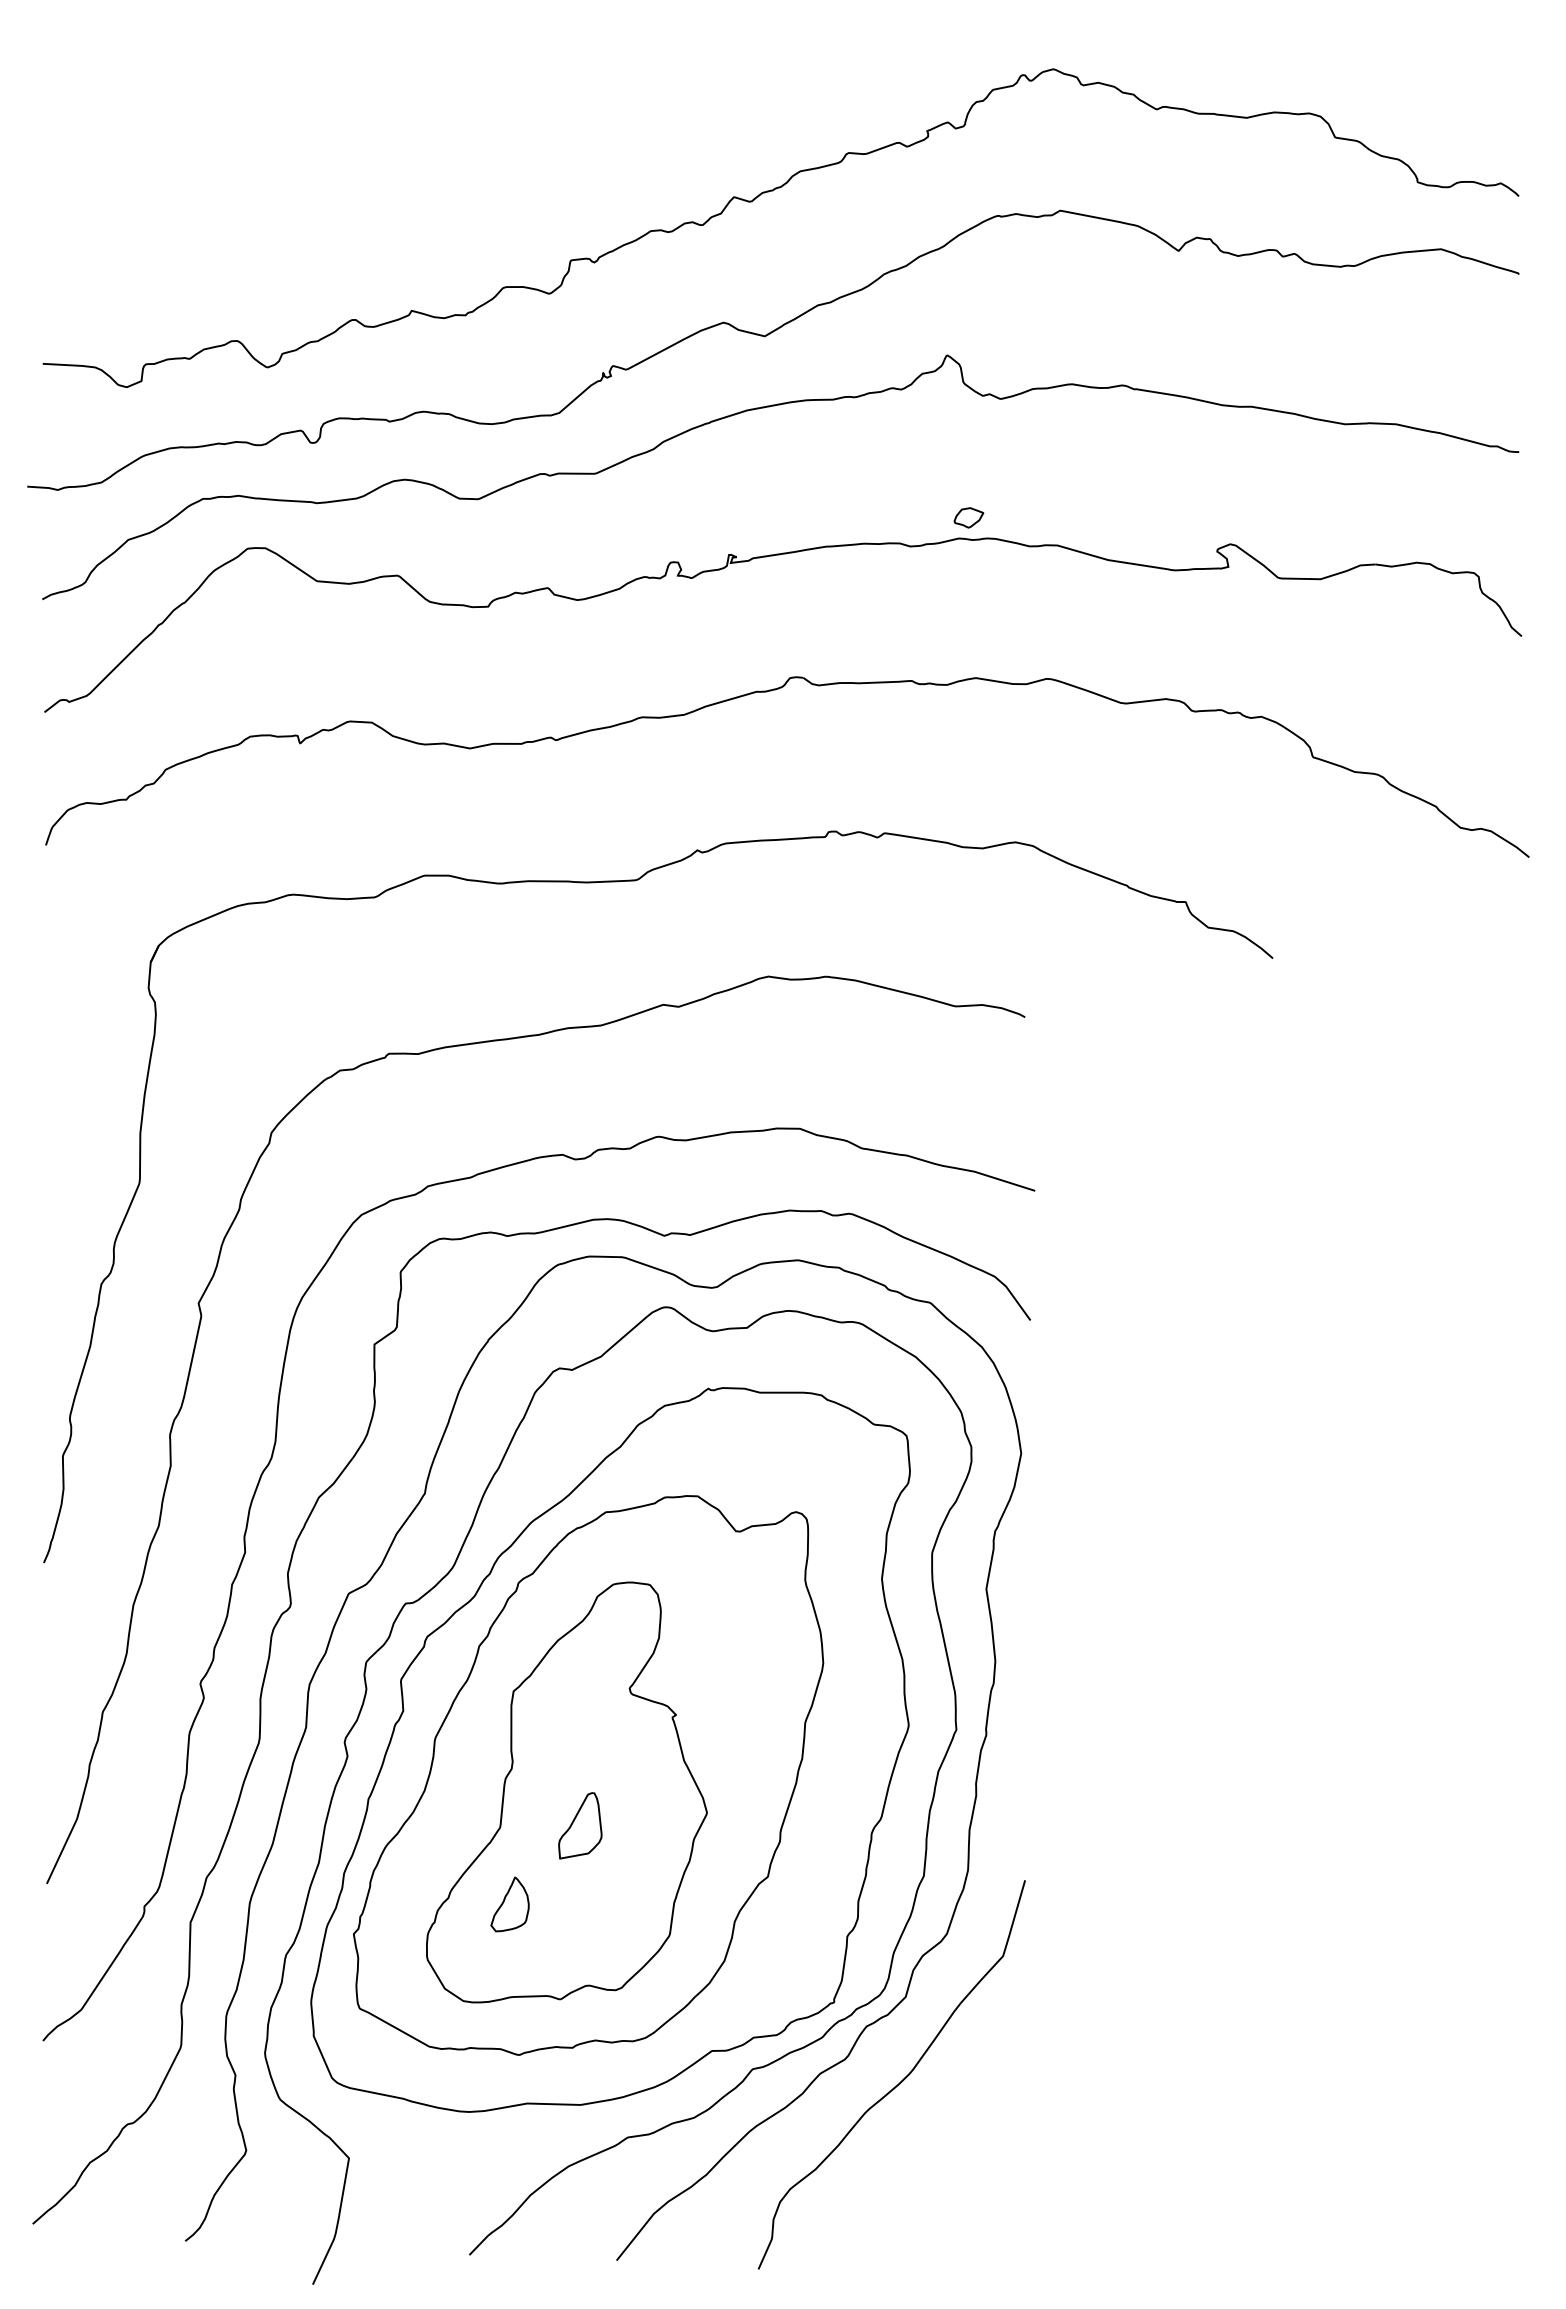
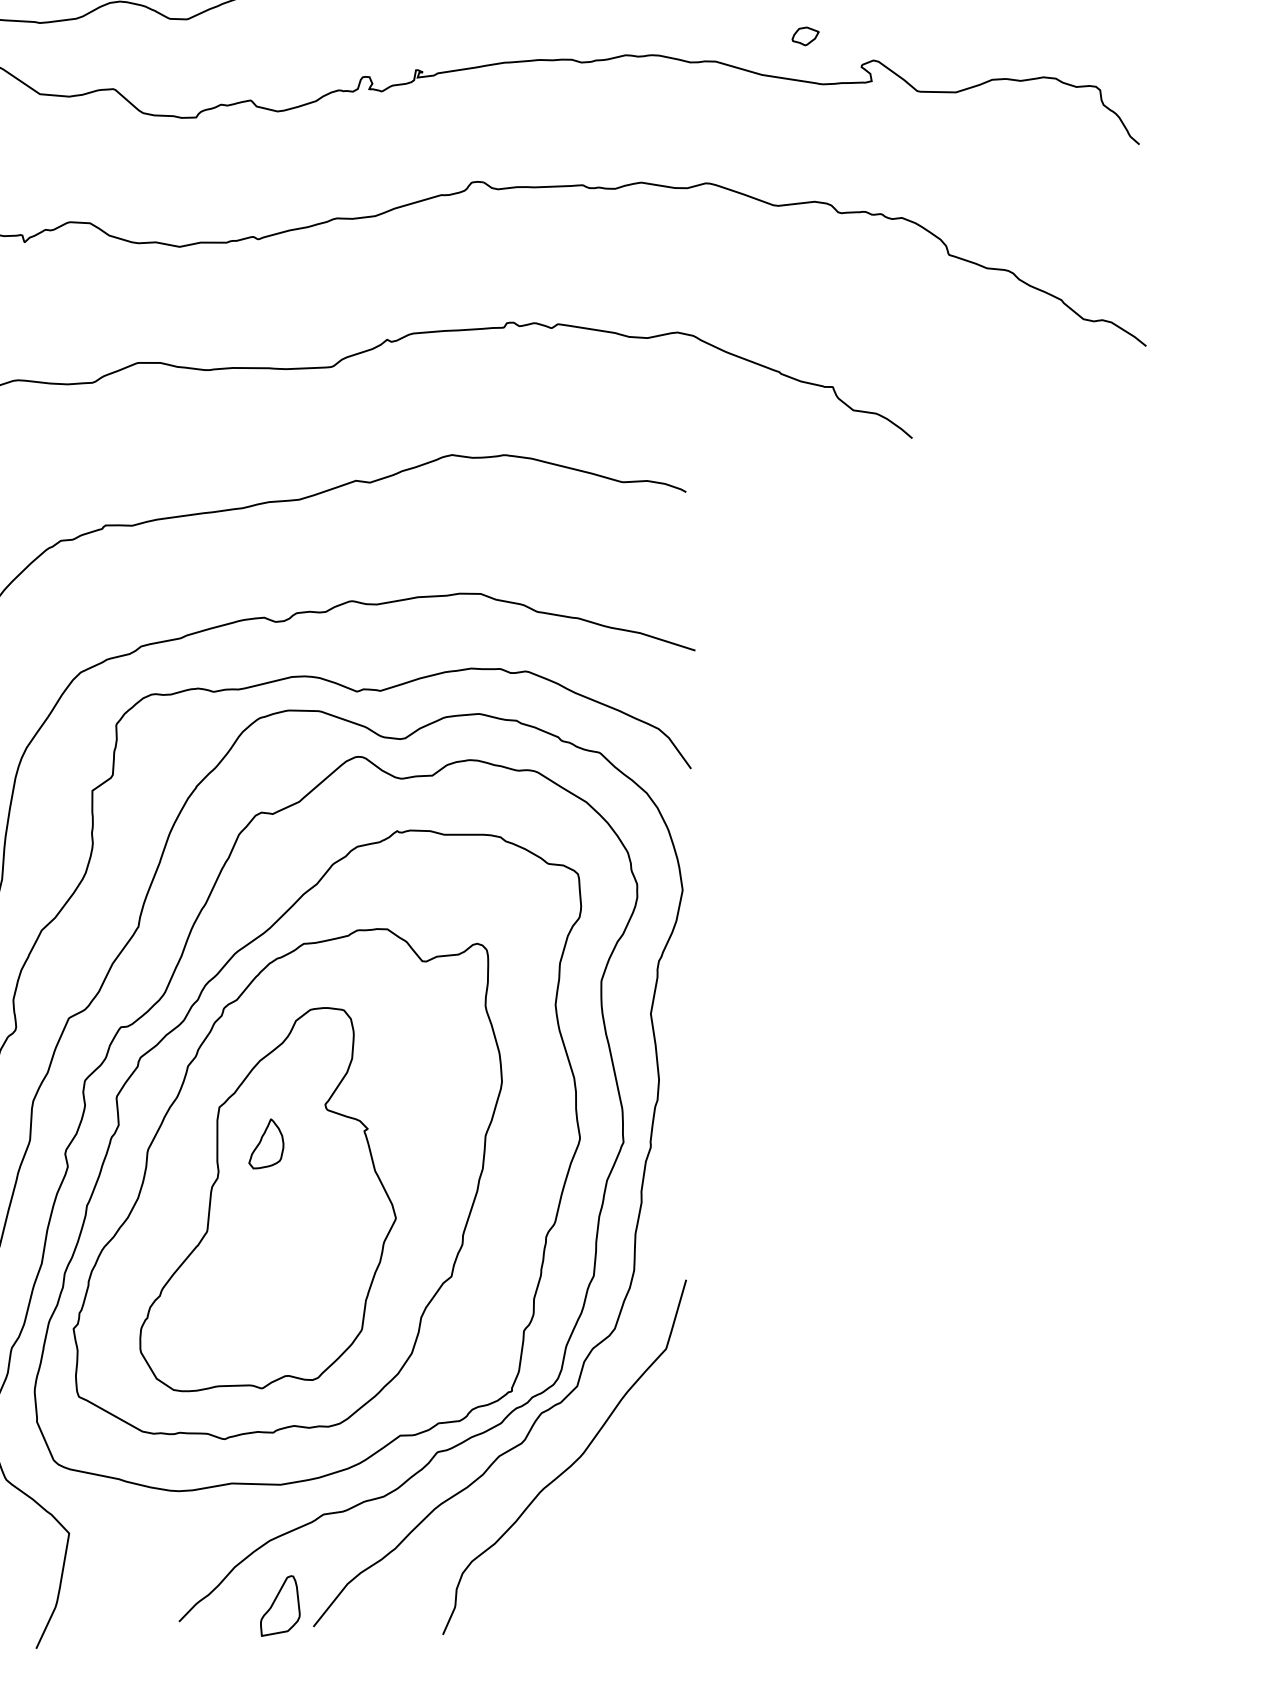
part: (968, 517) -> (805, 36), moved
part: (580, 1825) -> (280, 1605), moved
part: (509, 1904) -> (265, 1143), moved

